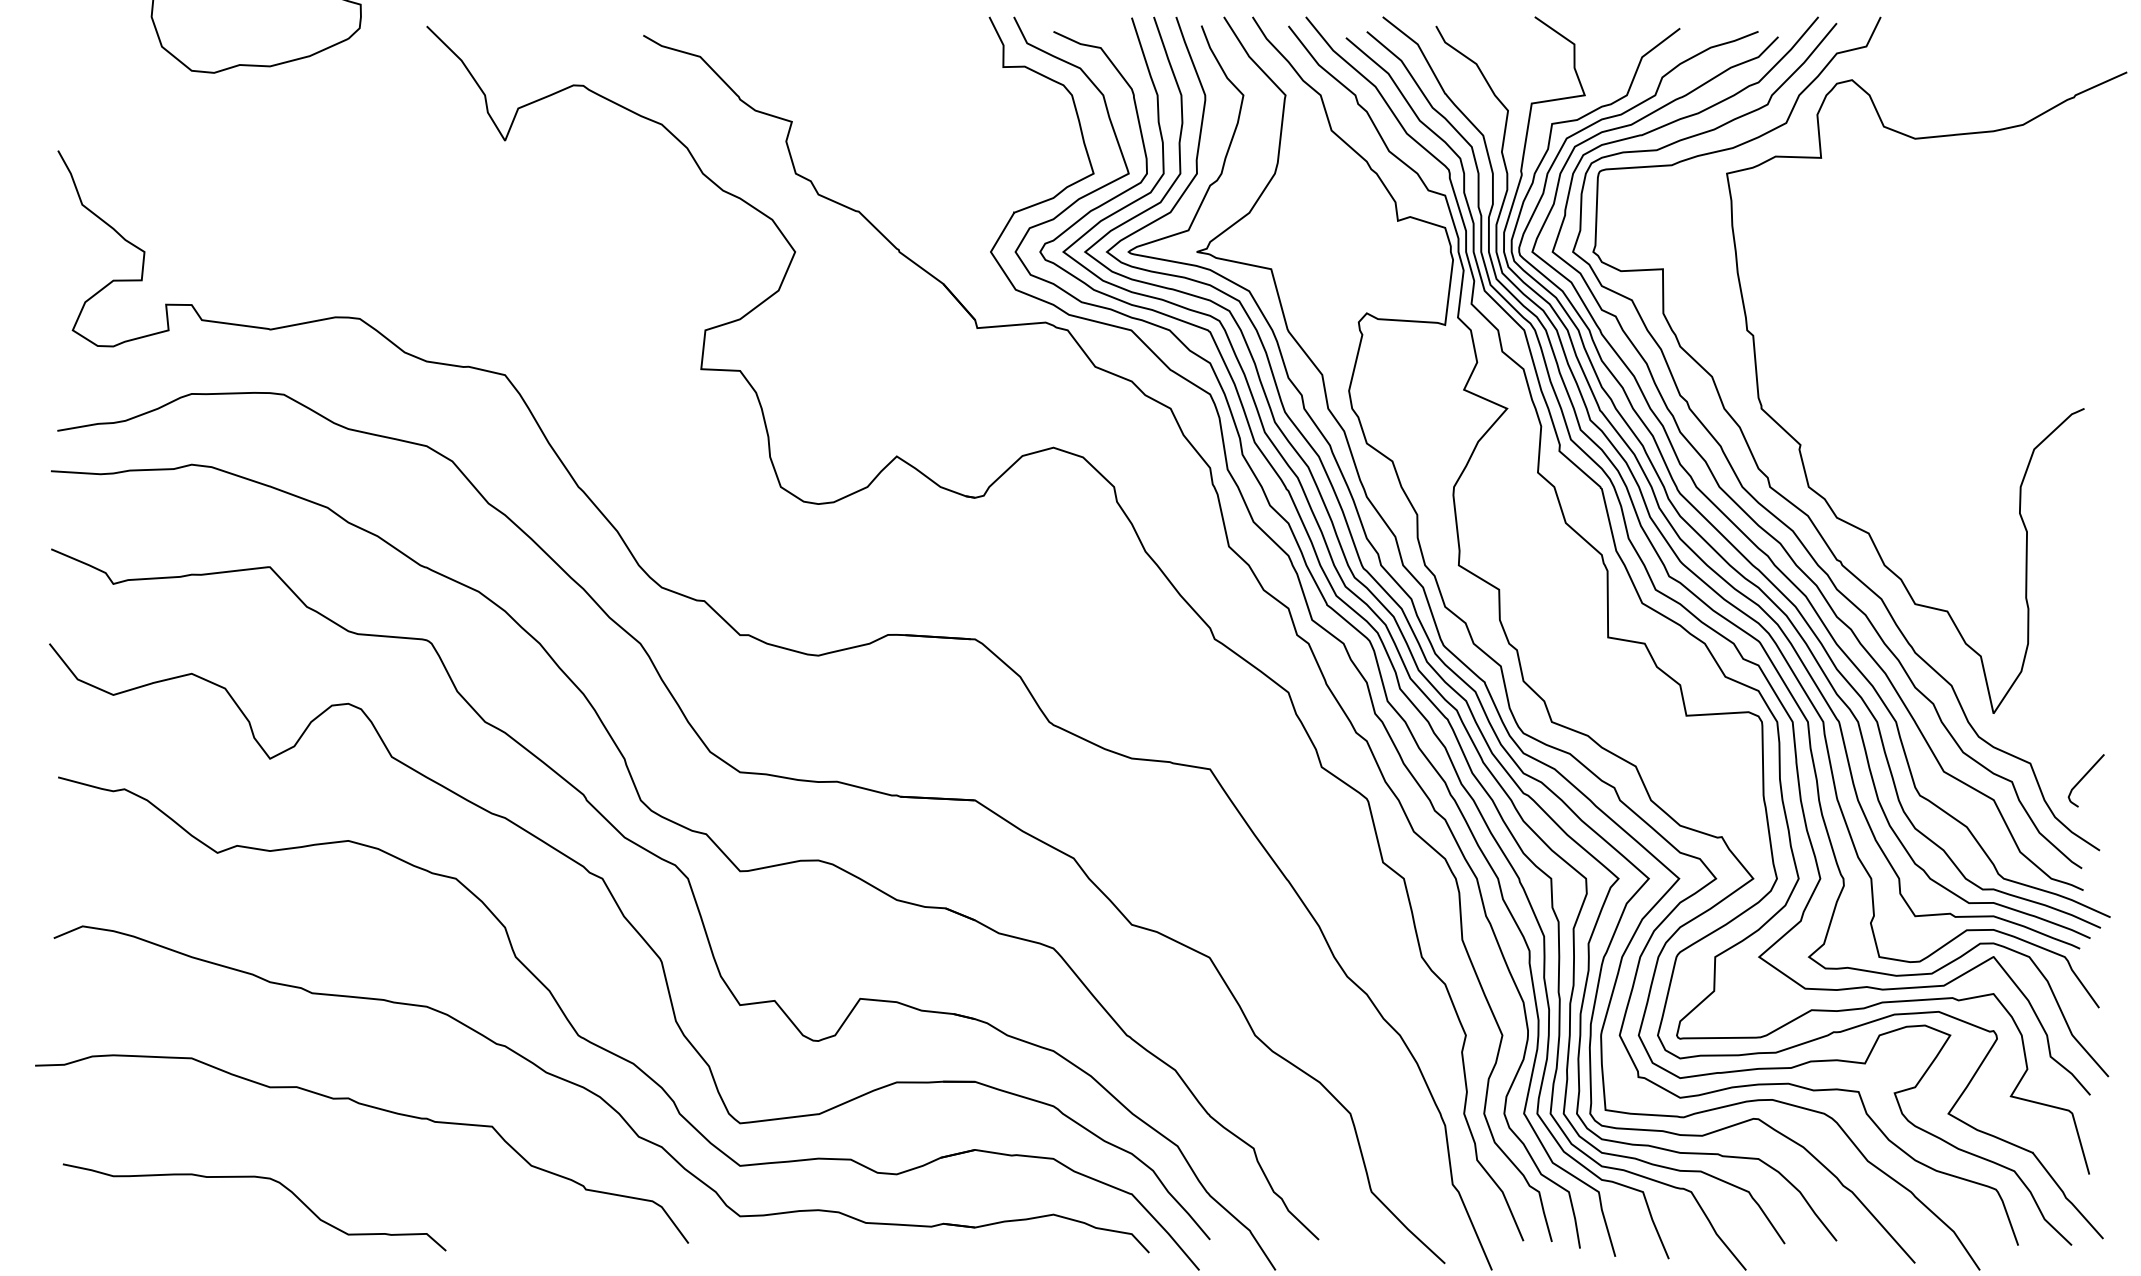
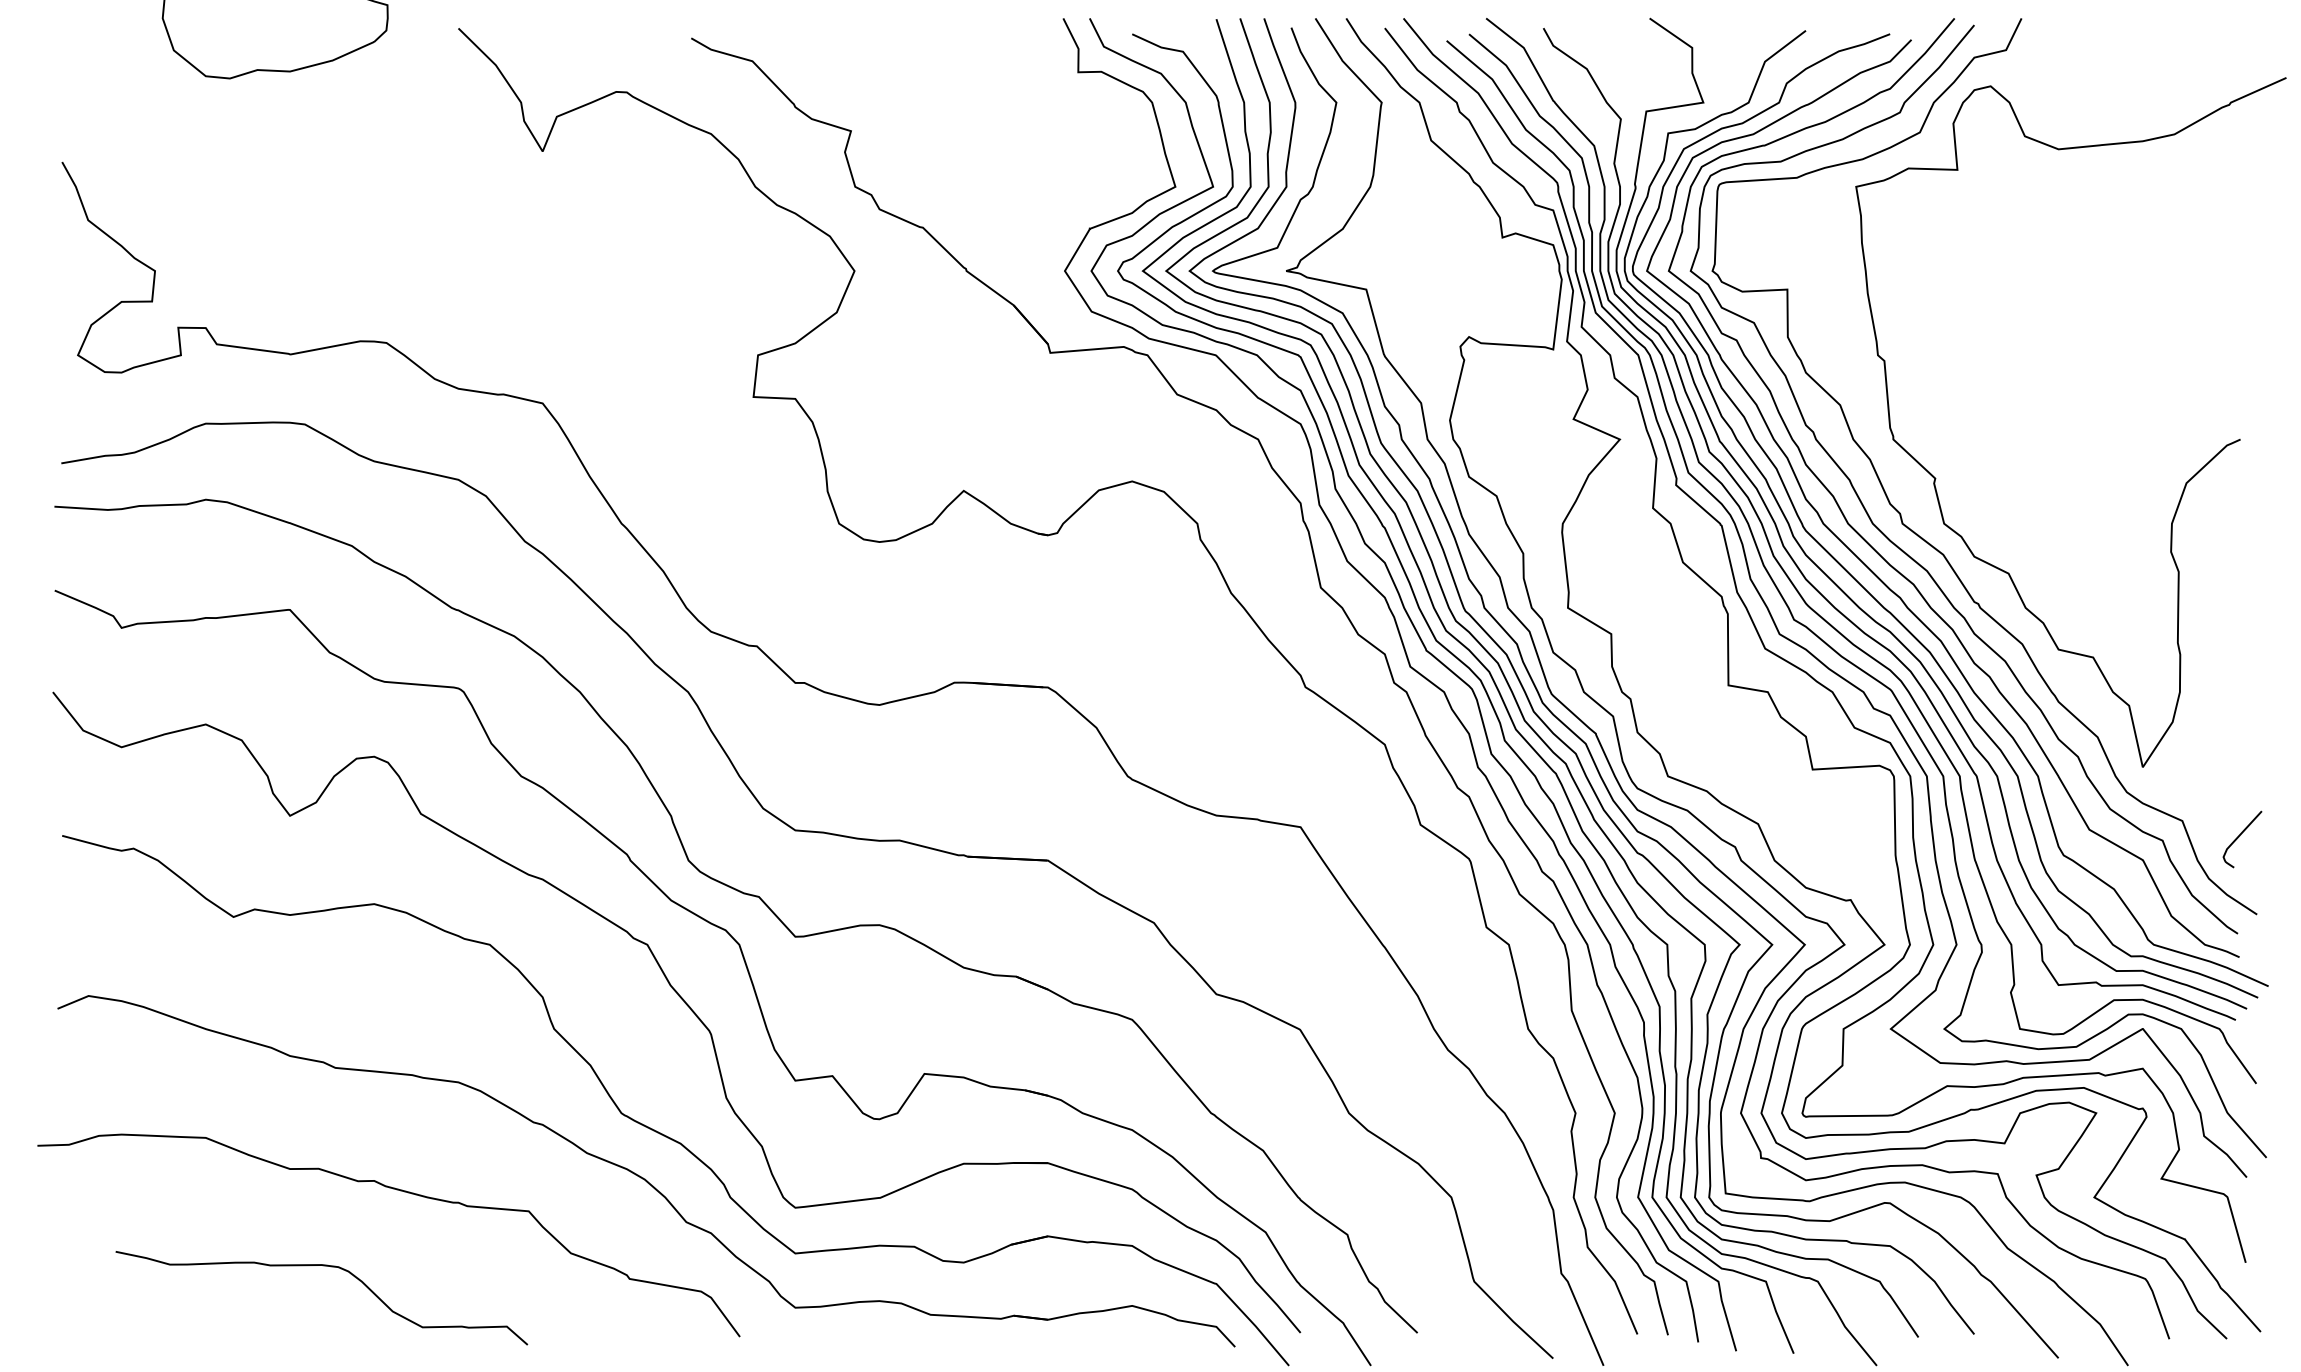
curve: (259, 1178) -> (327, 1267), moved

